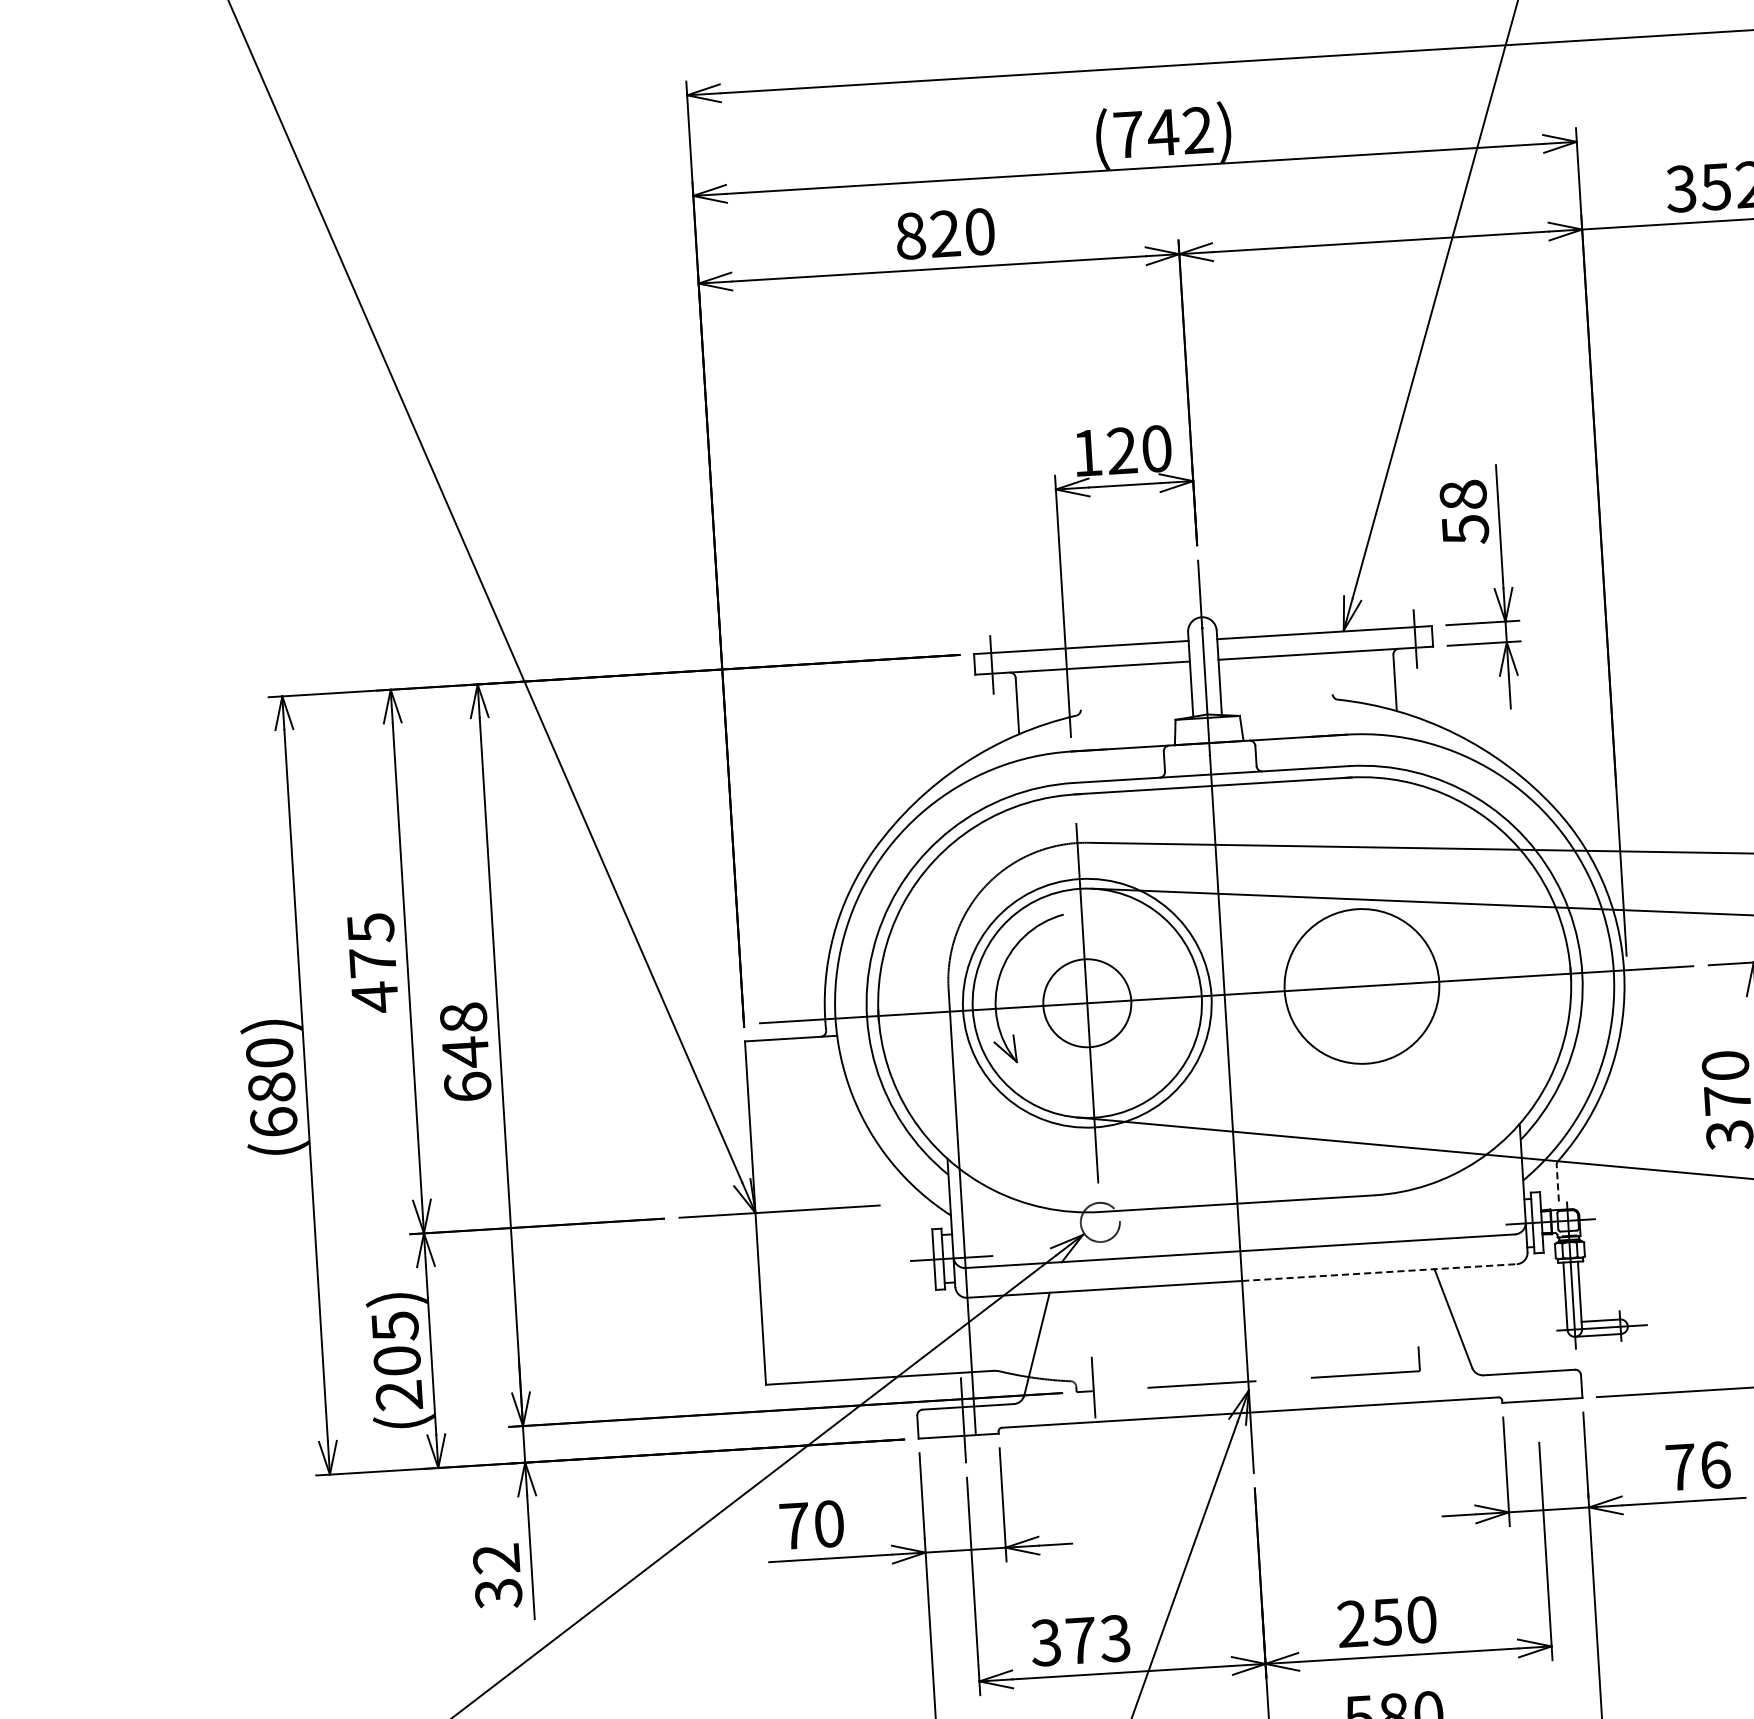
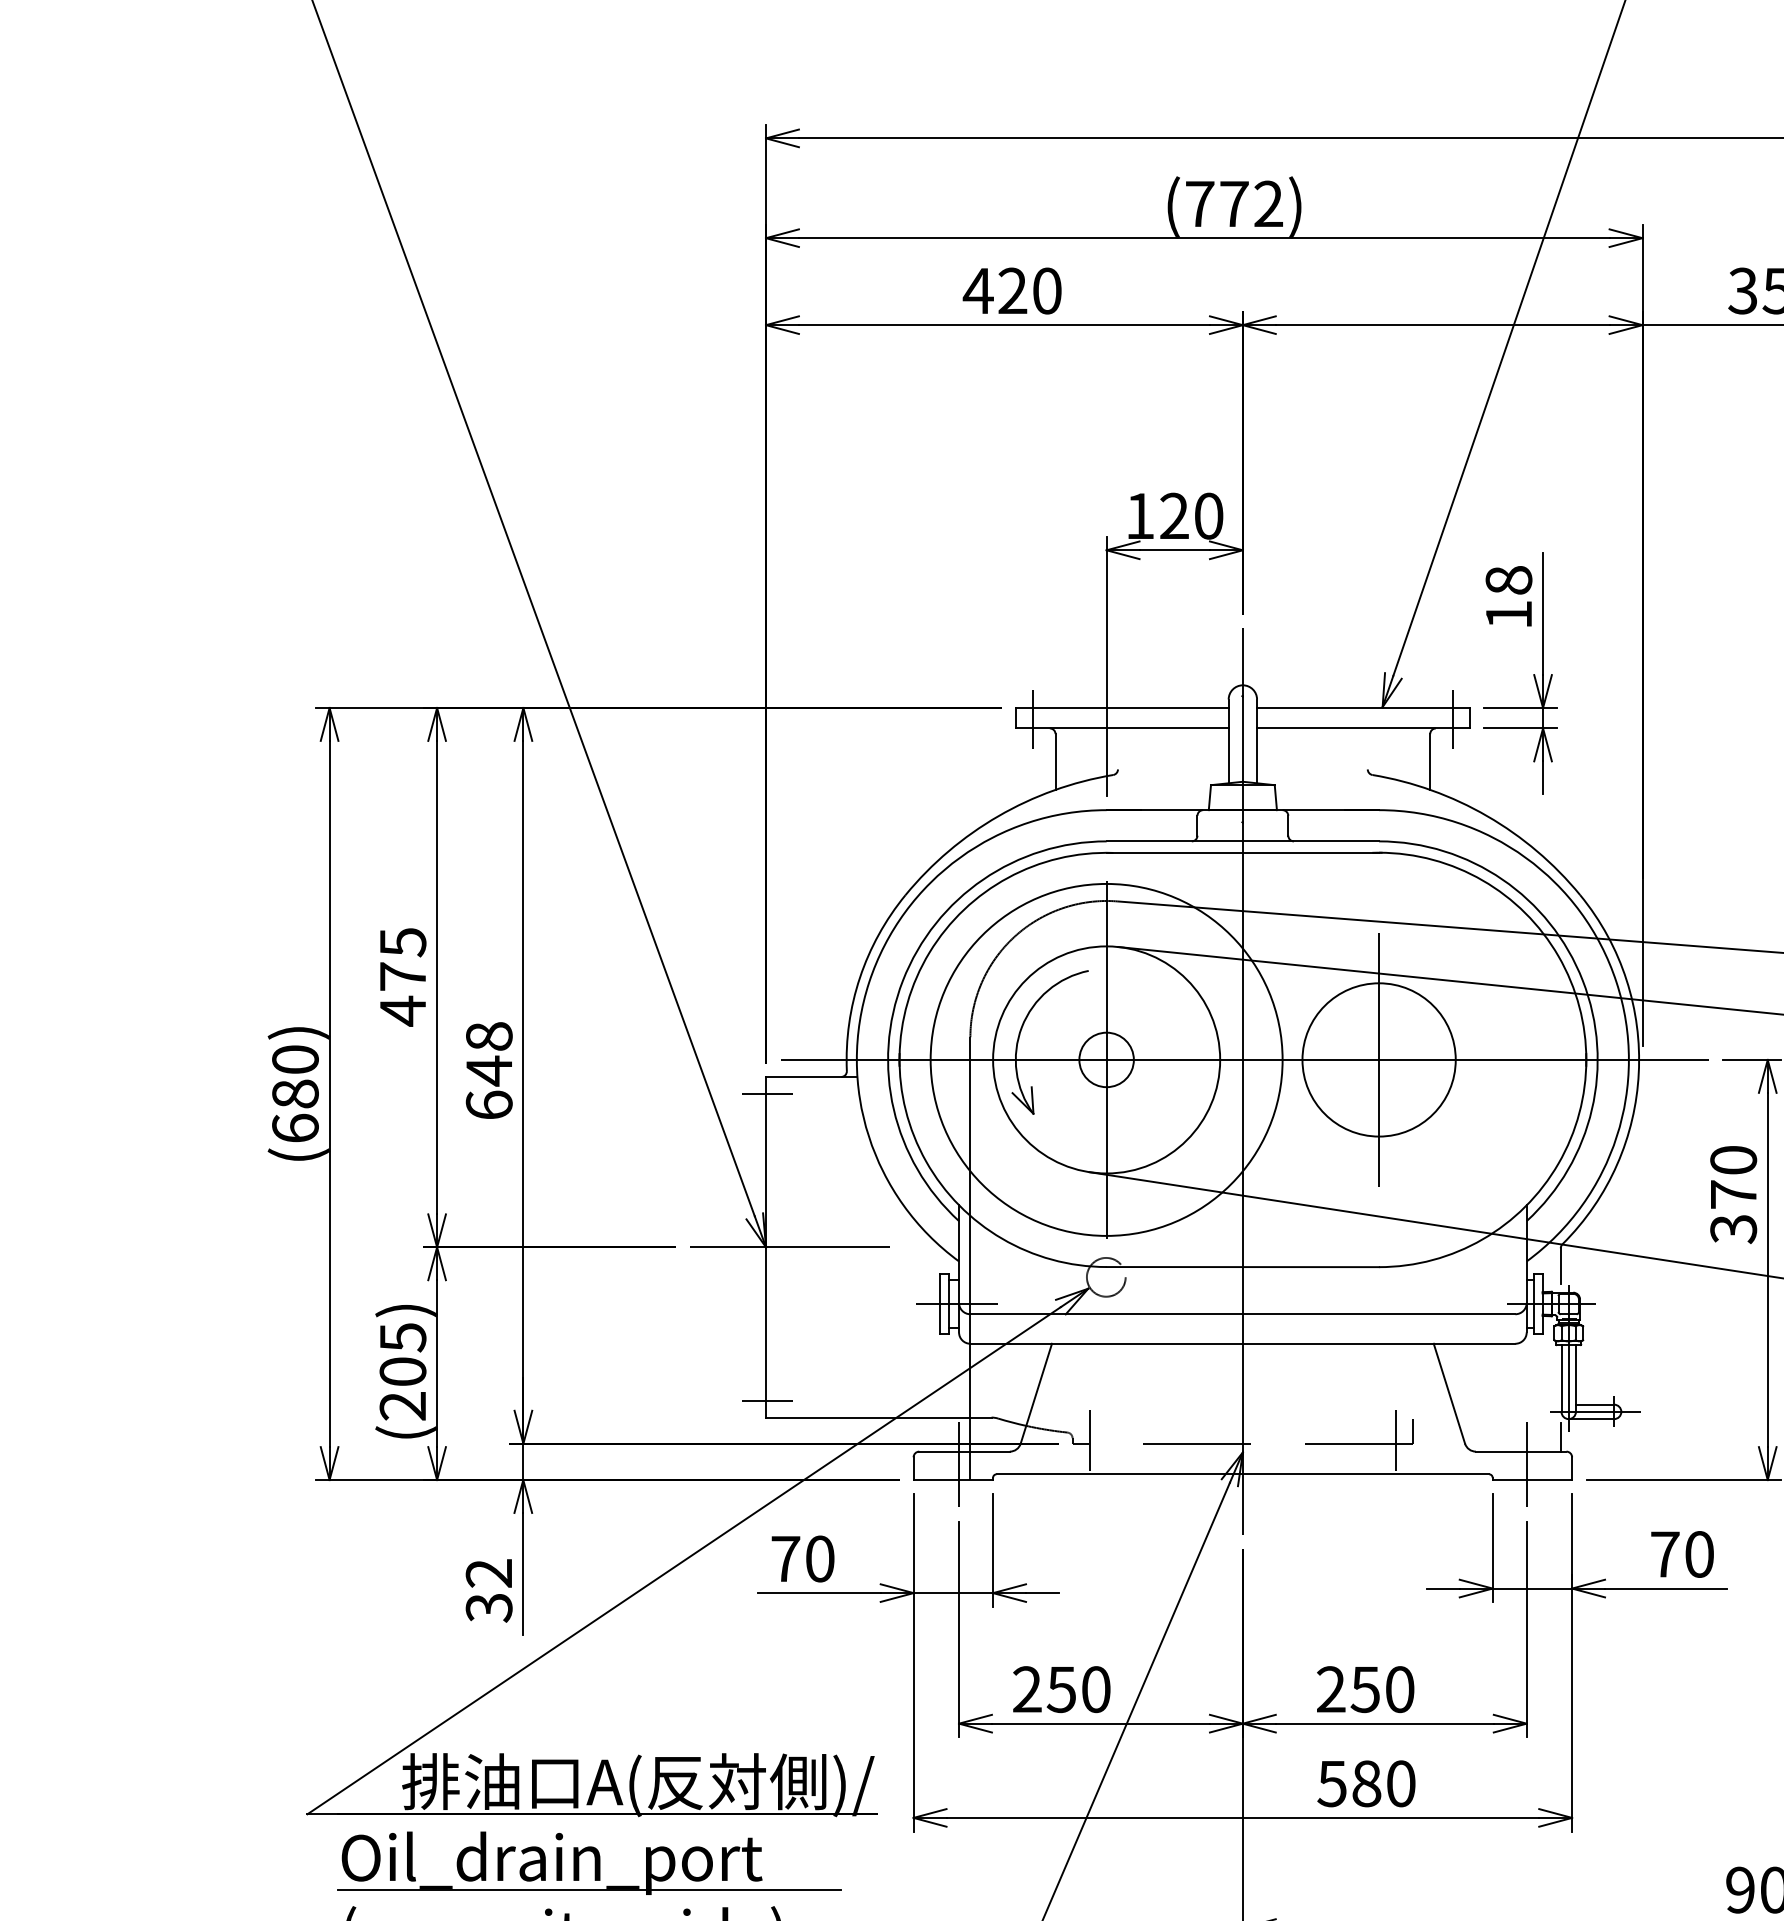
text: (1162, 132) -> (1233, 203), (742) -> (772)
text: (909, 235) -> (977, 290), 820 -> 420
text: (1465, 529) -> (1509, 614), 58 -> 18
line: (1362, 985) -> (1379, 1059), added
circle: (1087, 1002) -> (1106, 1059), size x0.62
circle: (1087, 1002) -> (1106, 1059), size x1.43
line: (747, 1059) -> (767, 1094), added
line: (1557, 1182) -> (1560, 1265), dashed -> solid
line: (1379, 1272) -> (1379, 1343), dashed -> solid
line: (1568, 1354) -> (1560, 1436), added
line: (766, 1367) -> (767, 1400), added
line: (1402, 1367) -> (1396, 1439), added
line: (1535, 1385) -> (1526, 1464), added
text: (1715, 1465) -> (1699, 1554), 76 -> 70
text: (1080, 1640) -> (1061, 1689), 373 -> 250

